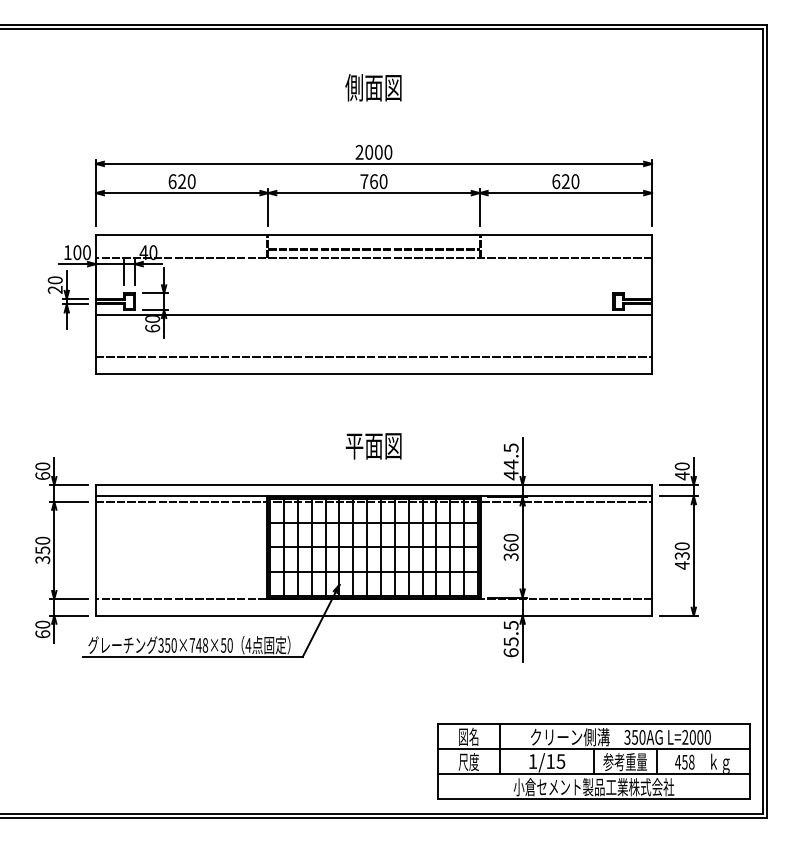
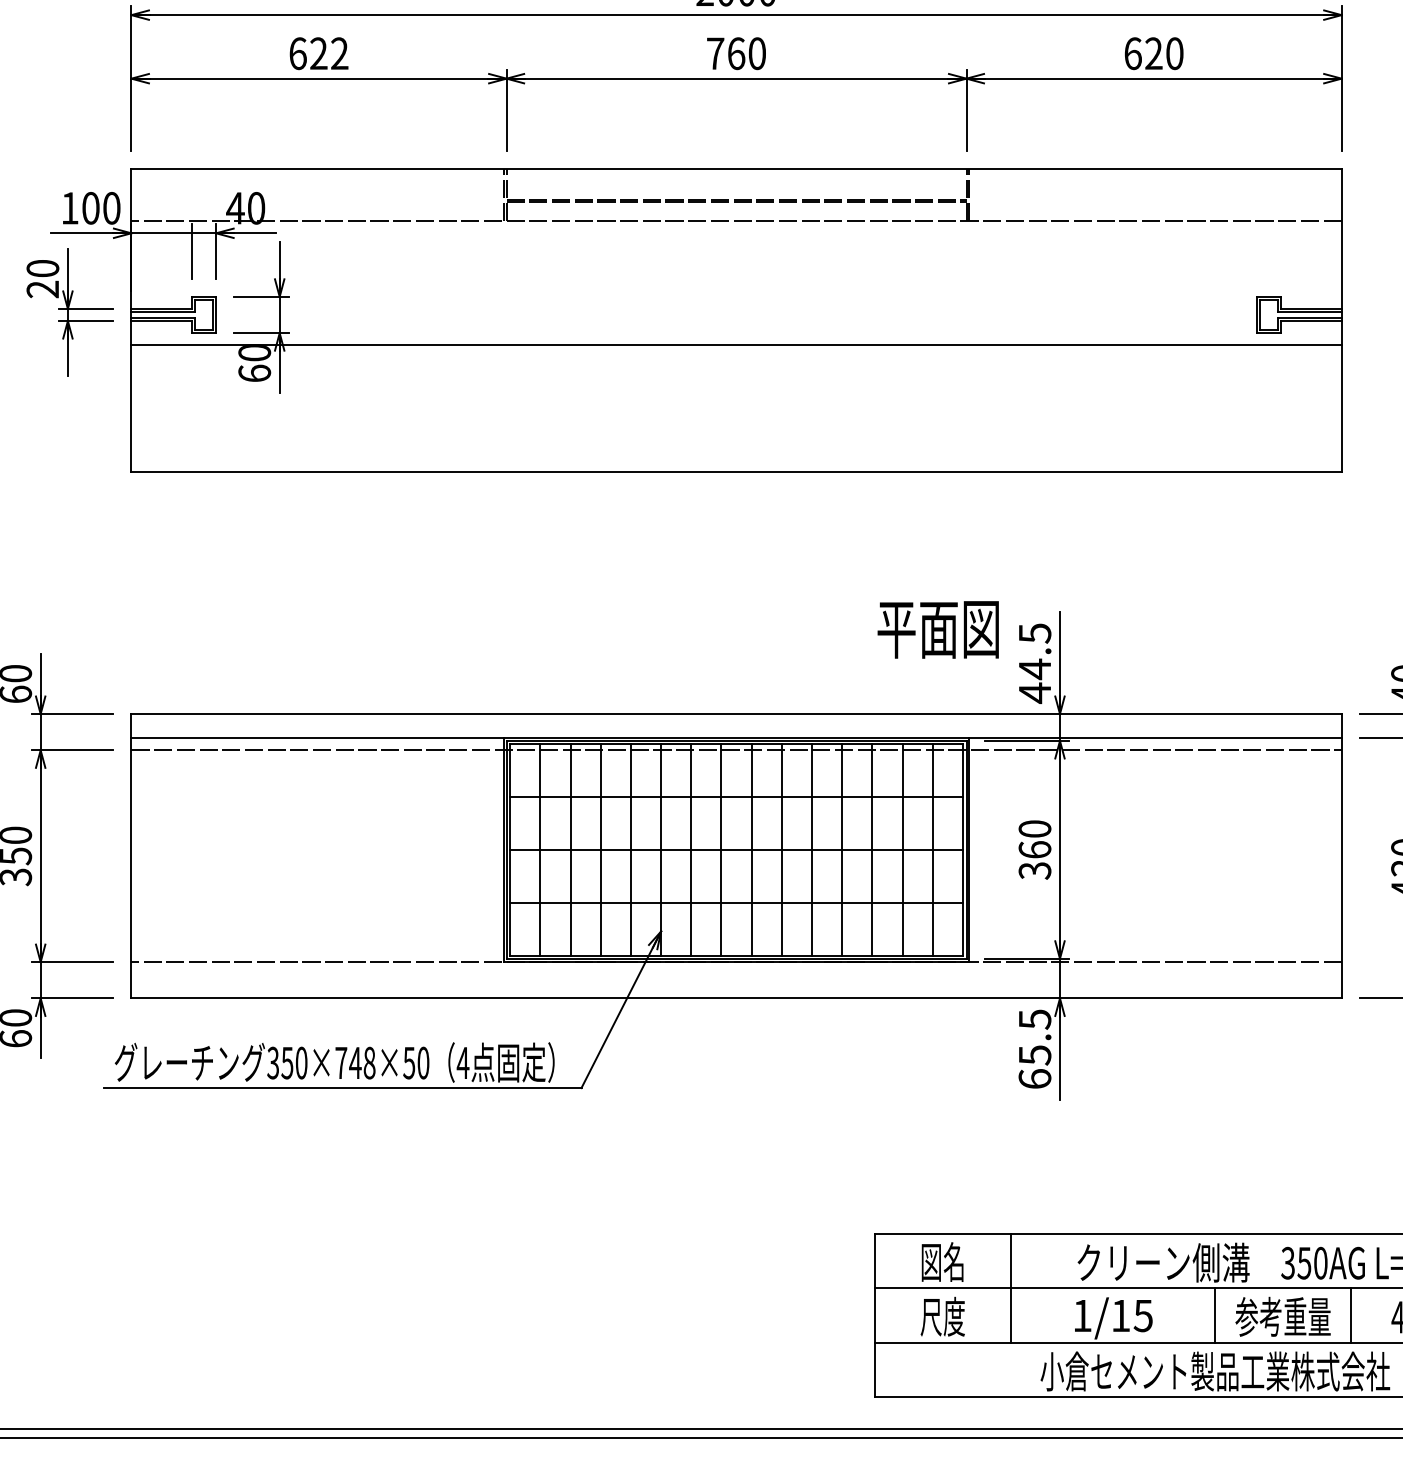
text: (191, 181) -> (339, 53), 620 -> 622
line: (373, 357) -> (735, 436), removed
text: (373, 446) -> (937, 630), moved

